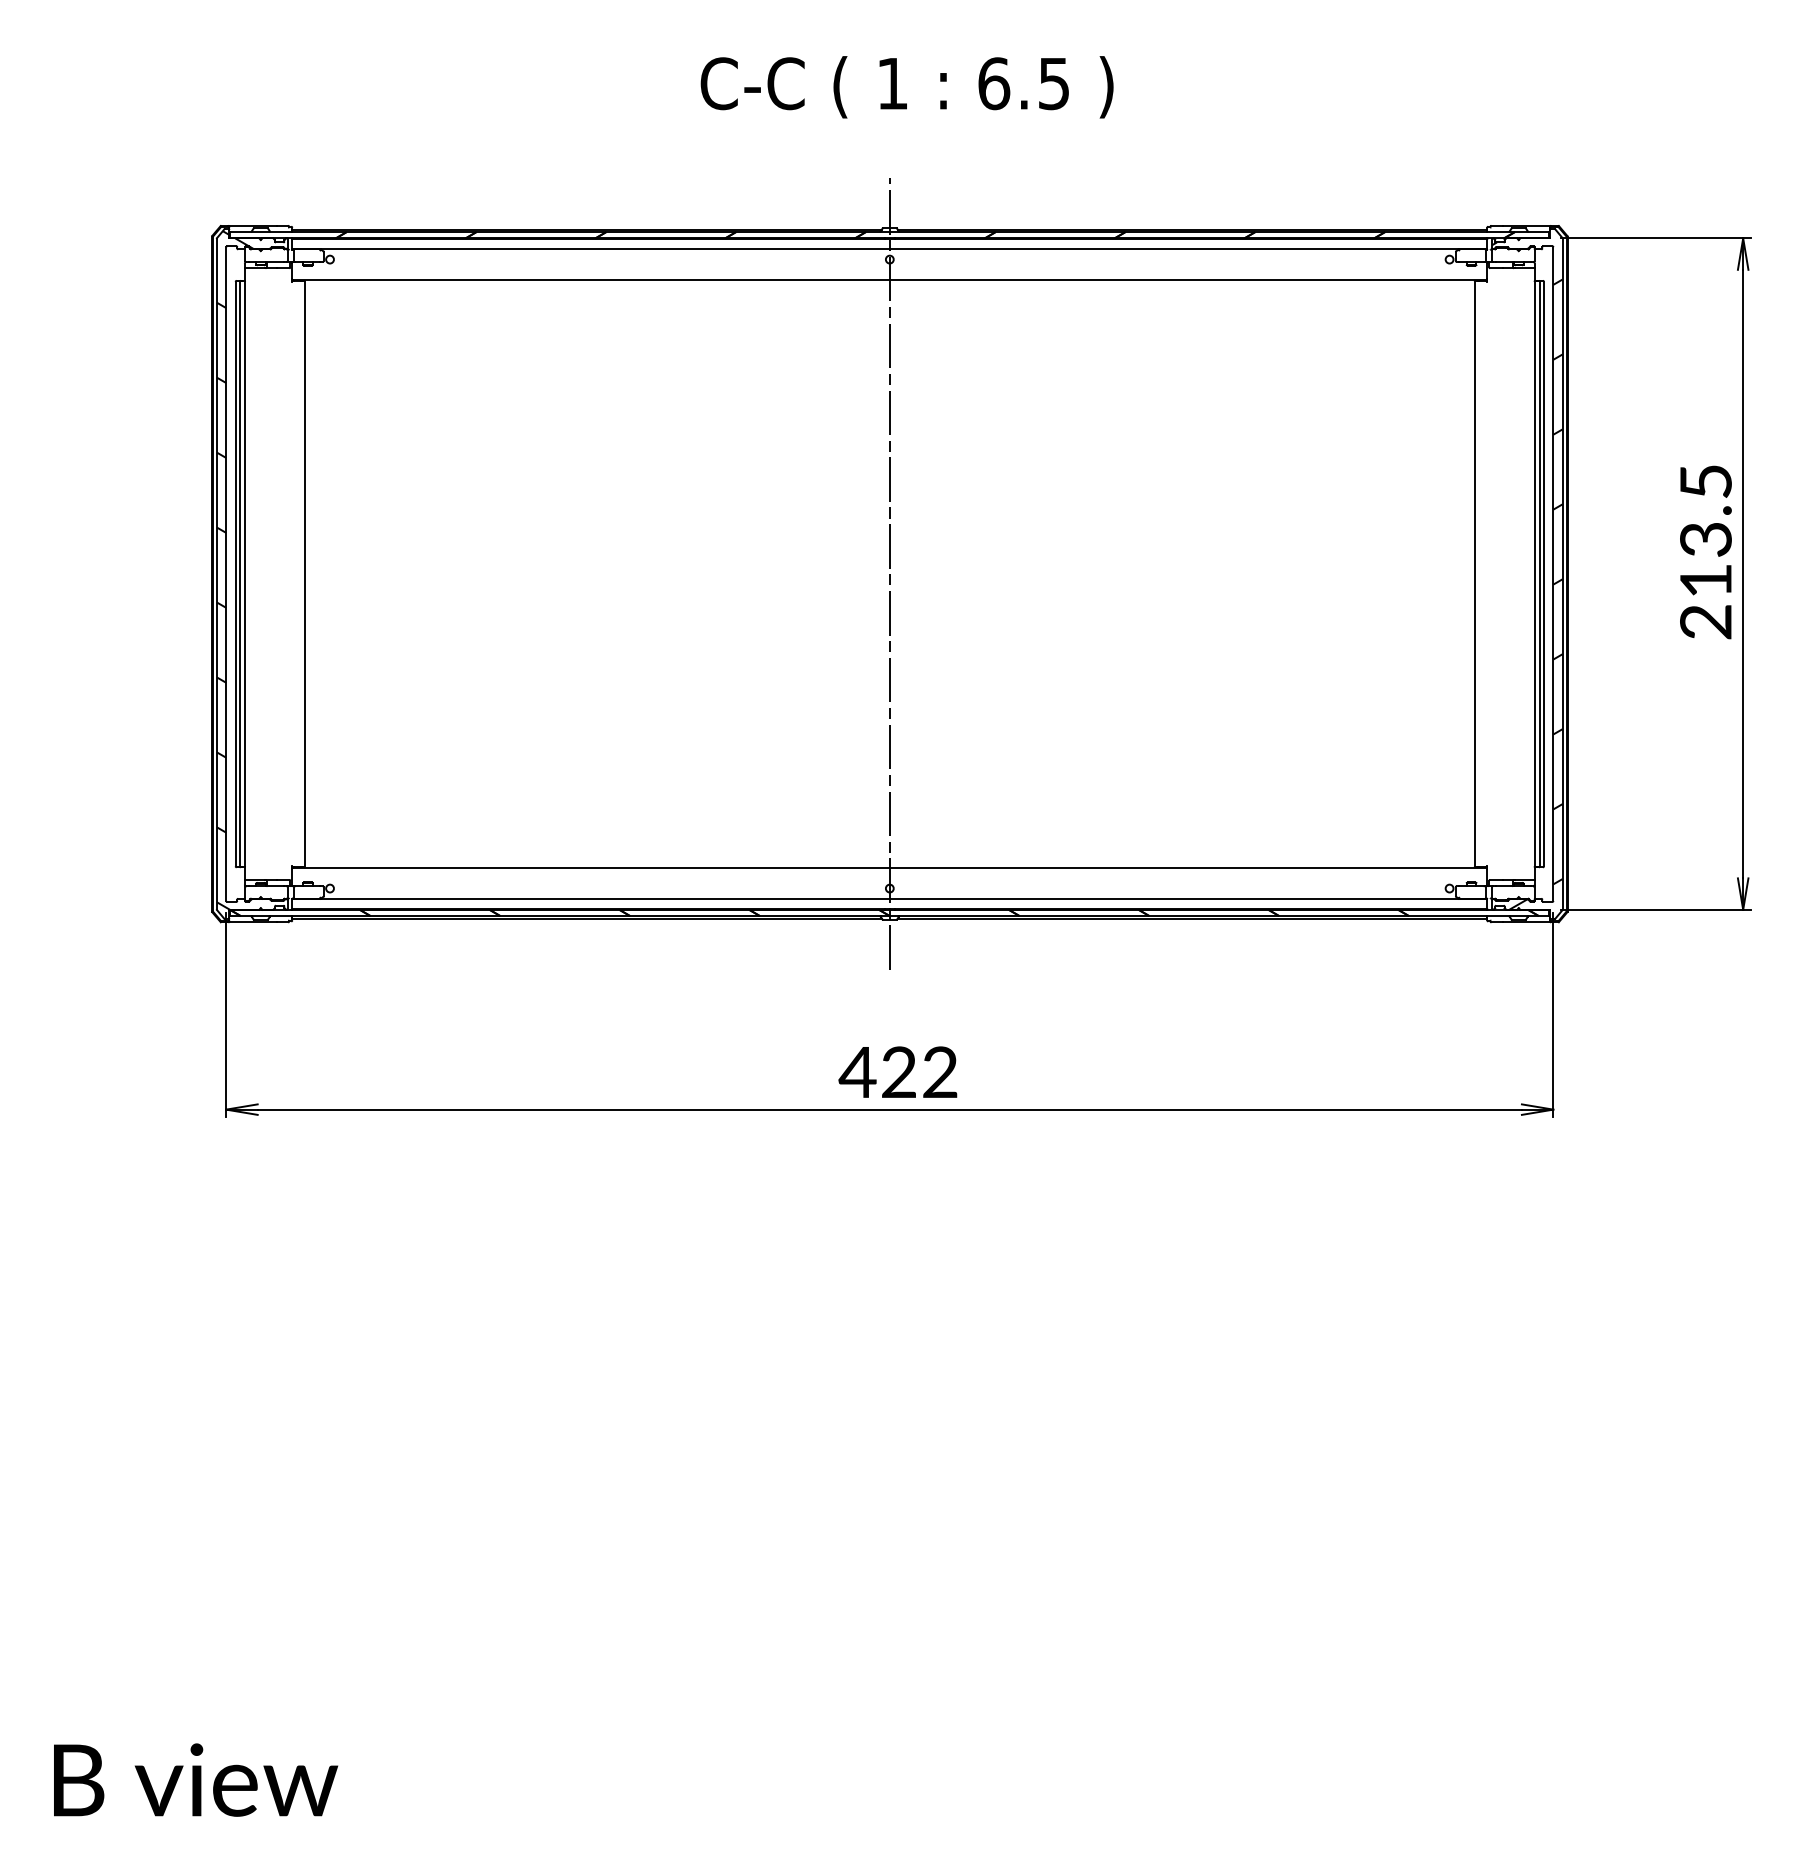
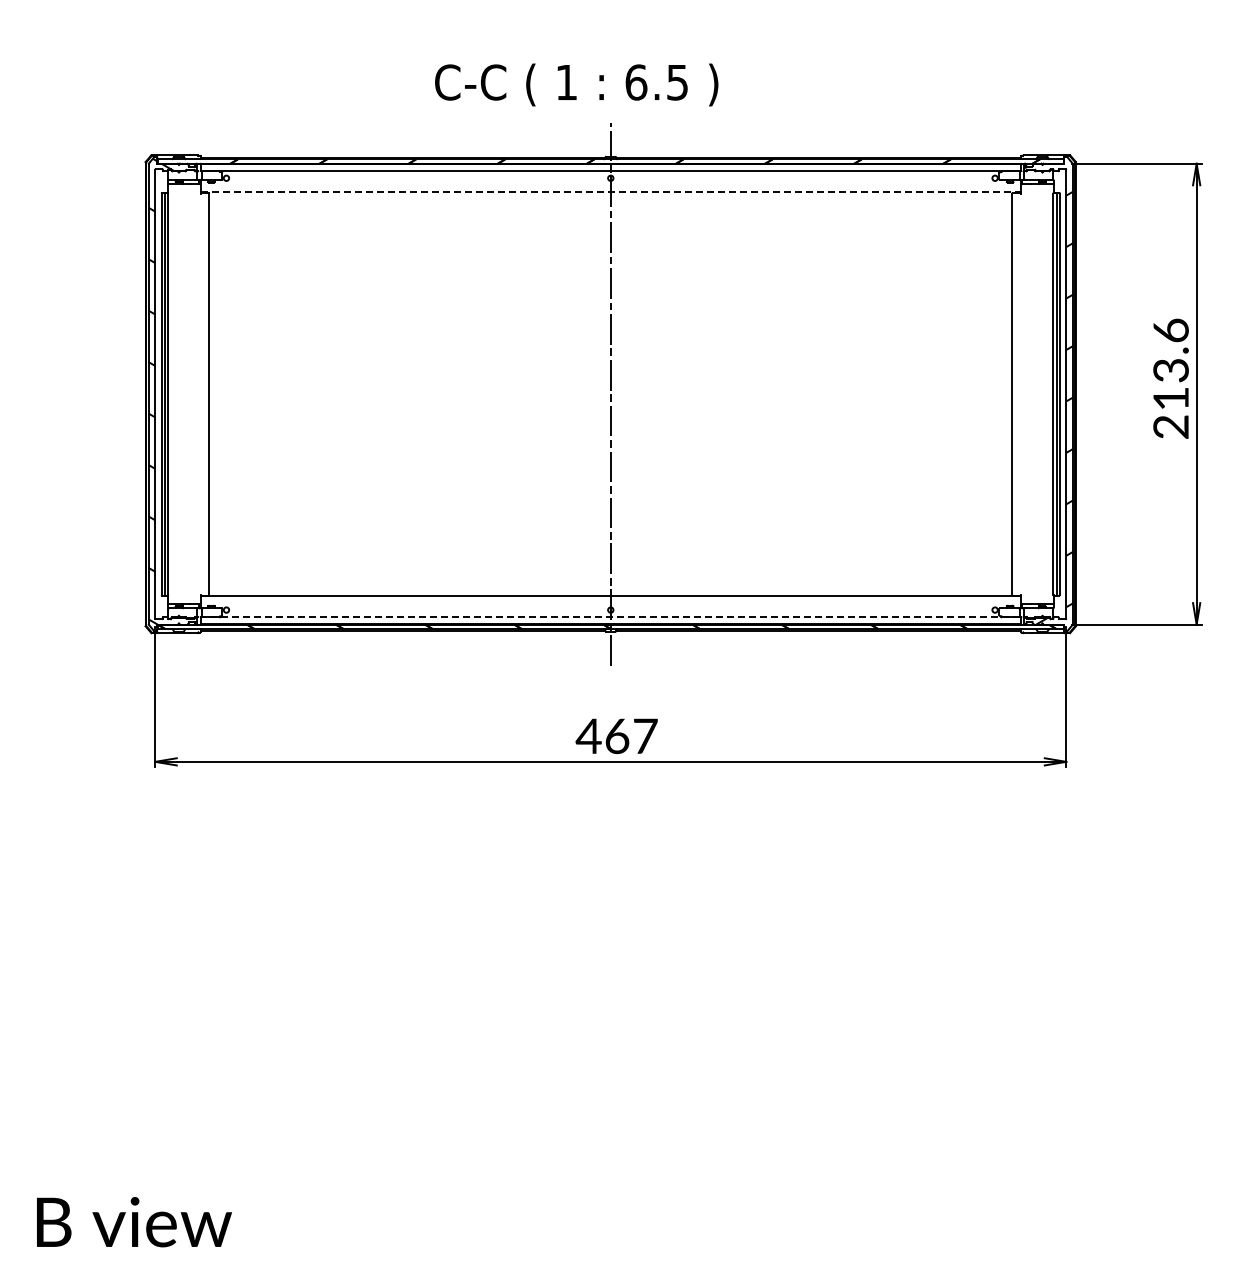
text: (906, 86) -> (576, 84), moved
line: (890, 280) -> (611, 192), solid -> dashed
text: (1705, 481) -> (1170, 330), 213.5 -> 213.6
line: (889, 899) -> (610, 617), solid -> dashed
text: (919, 1072) -> (631, 736), 422 -> 467

